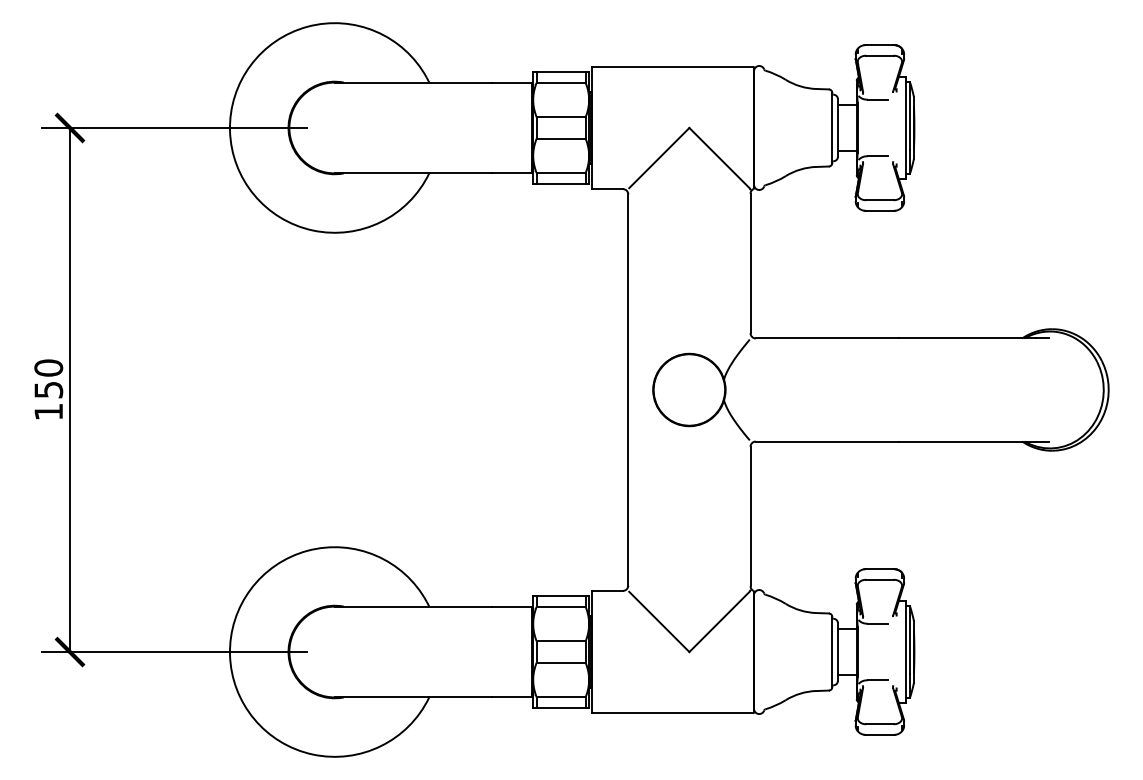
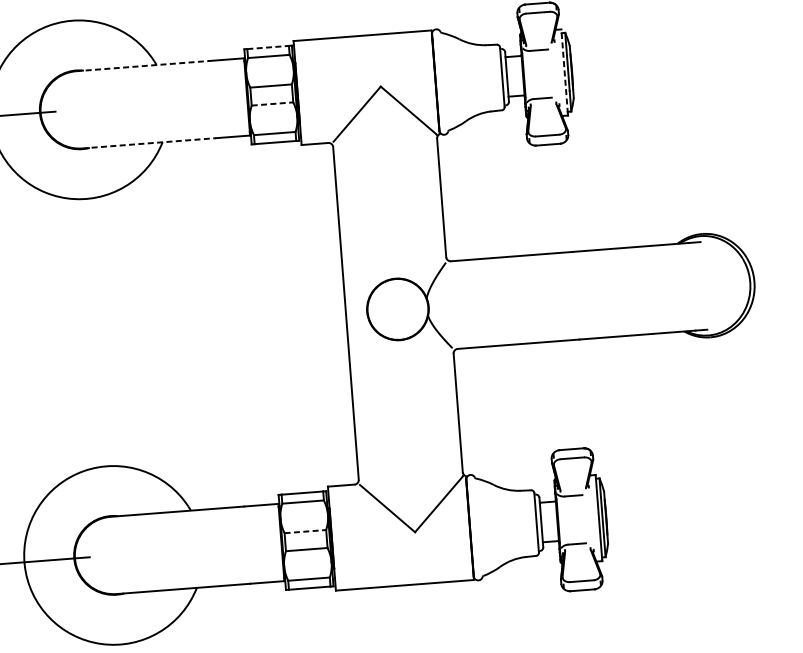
line: (561, 72) -> (268, 47), solid -> dashed
line: (413, 82) -> (143, 66), solid -> dashed
line: (905, 126) -> (564, 71), solid -> dashed
line: (561, 138) -> (272, 103), solid -> dashed
line: (413, 173) -> (149, 143), solid -> dashed
line: (561, 641) -> (305, 531), solid -> dashed

